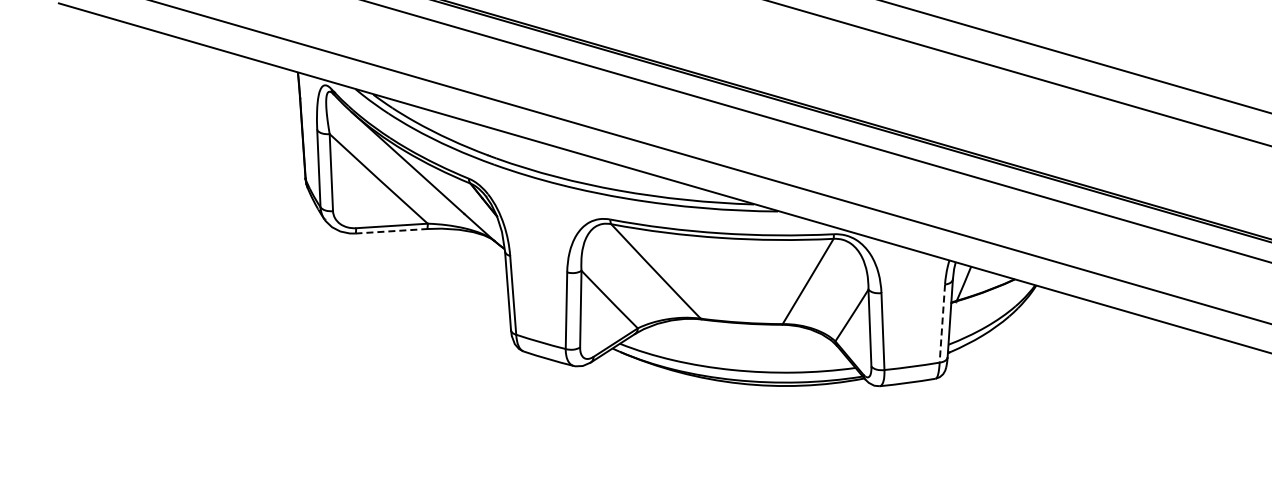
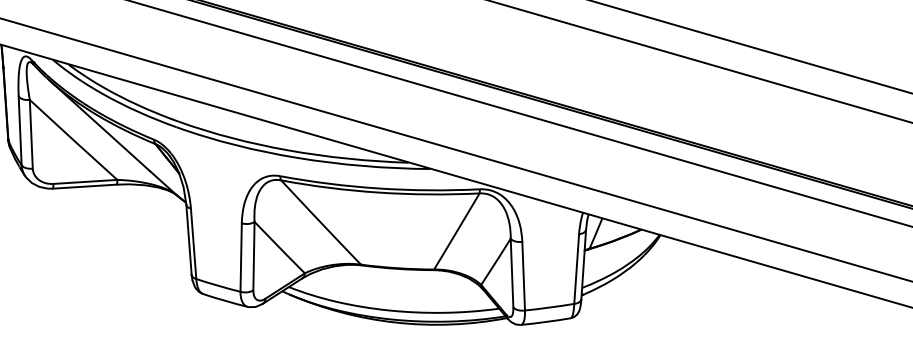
line: (391, 231) -> (84, 186), dashed -> solid
line: (942, 324) -> (576, 269), dashed -> solid

